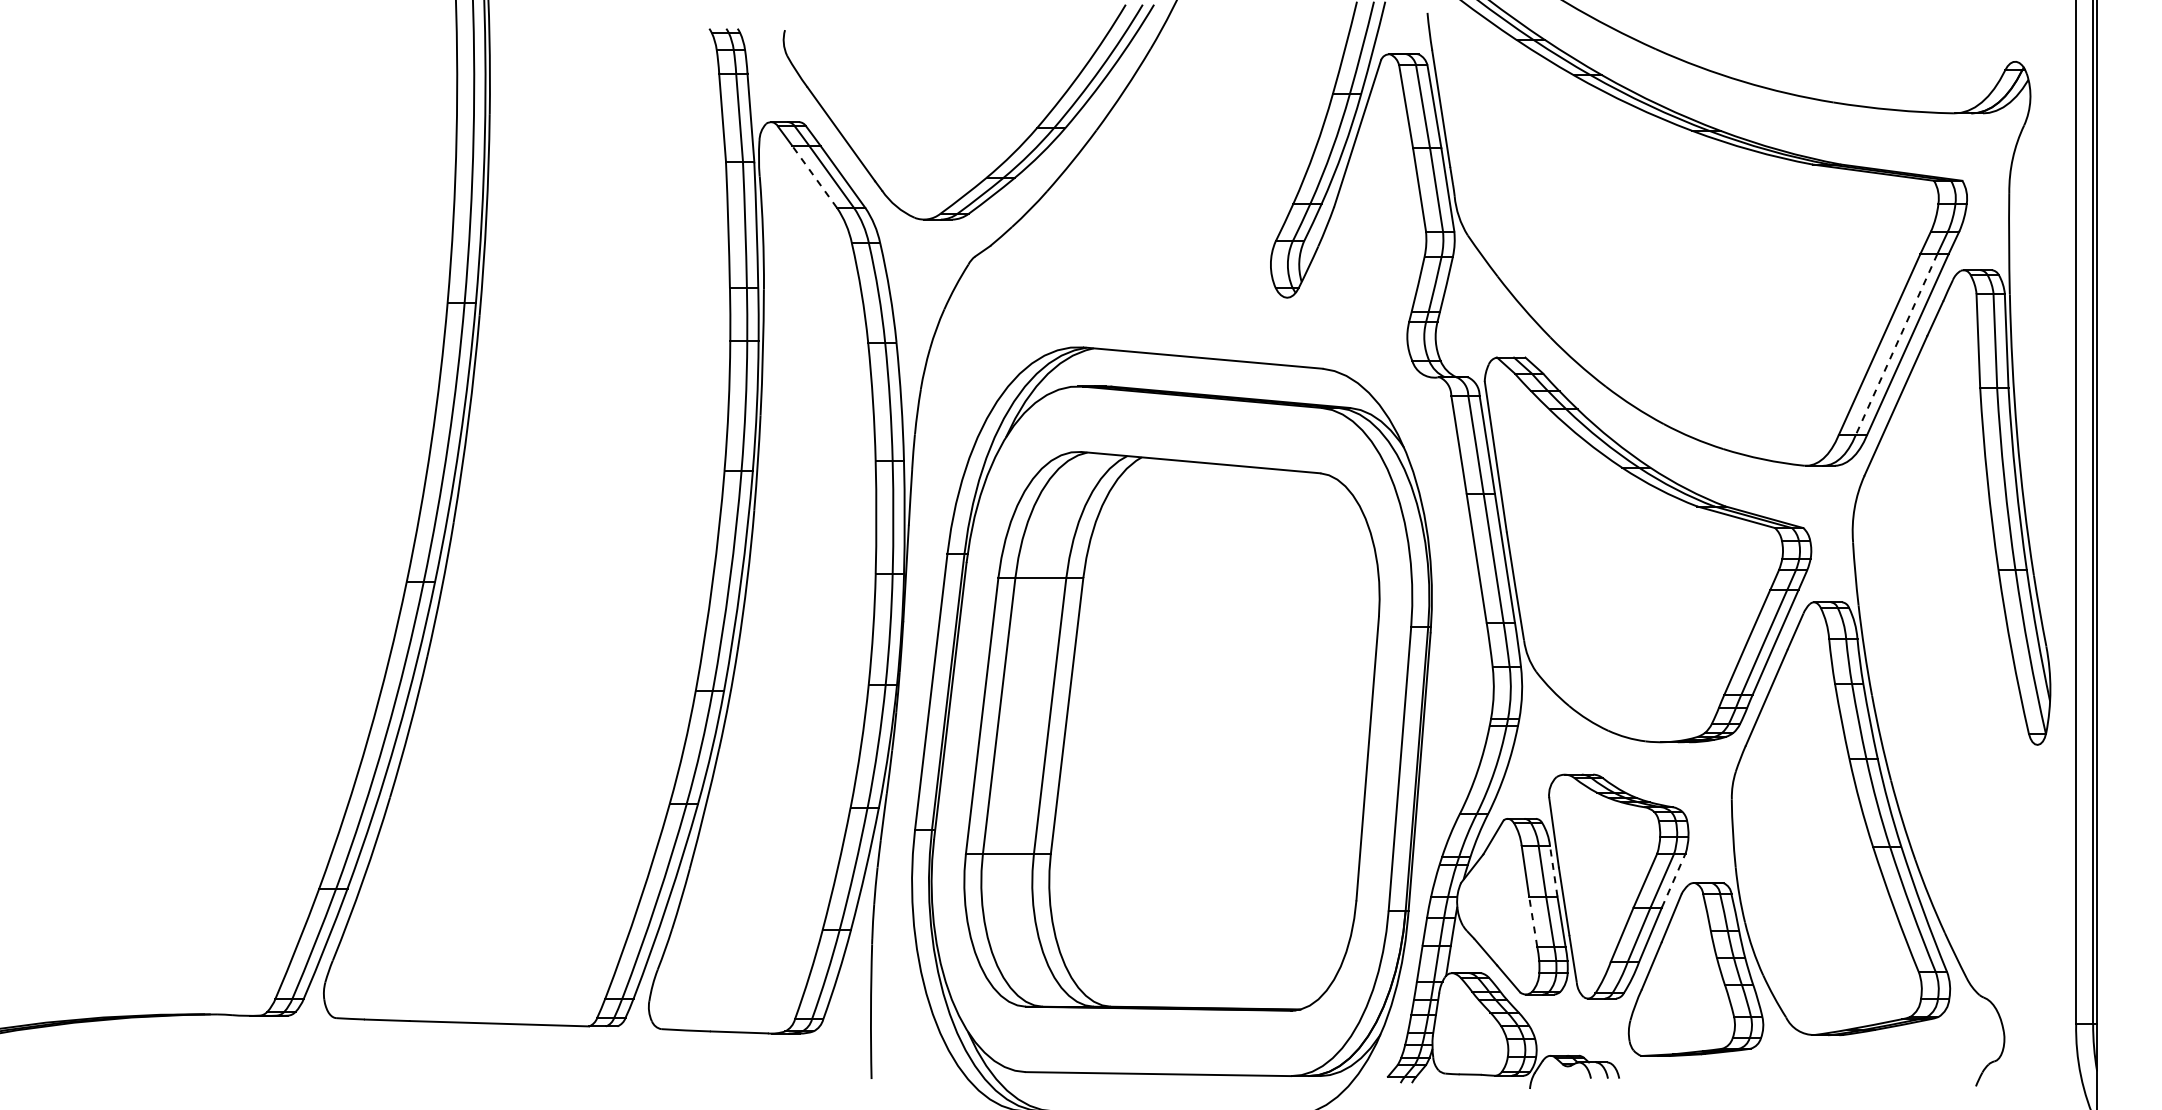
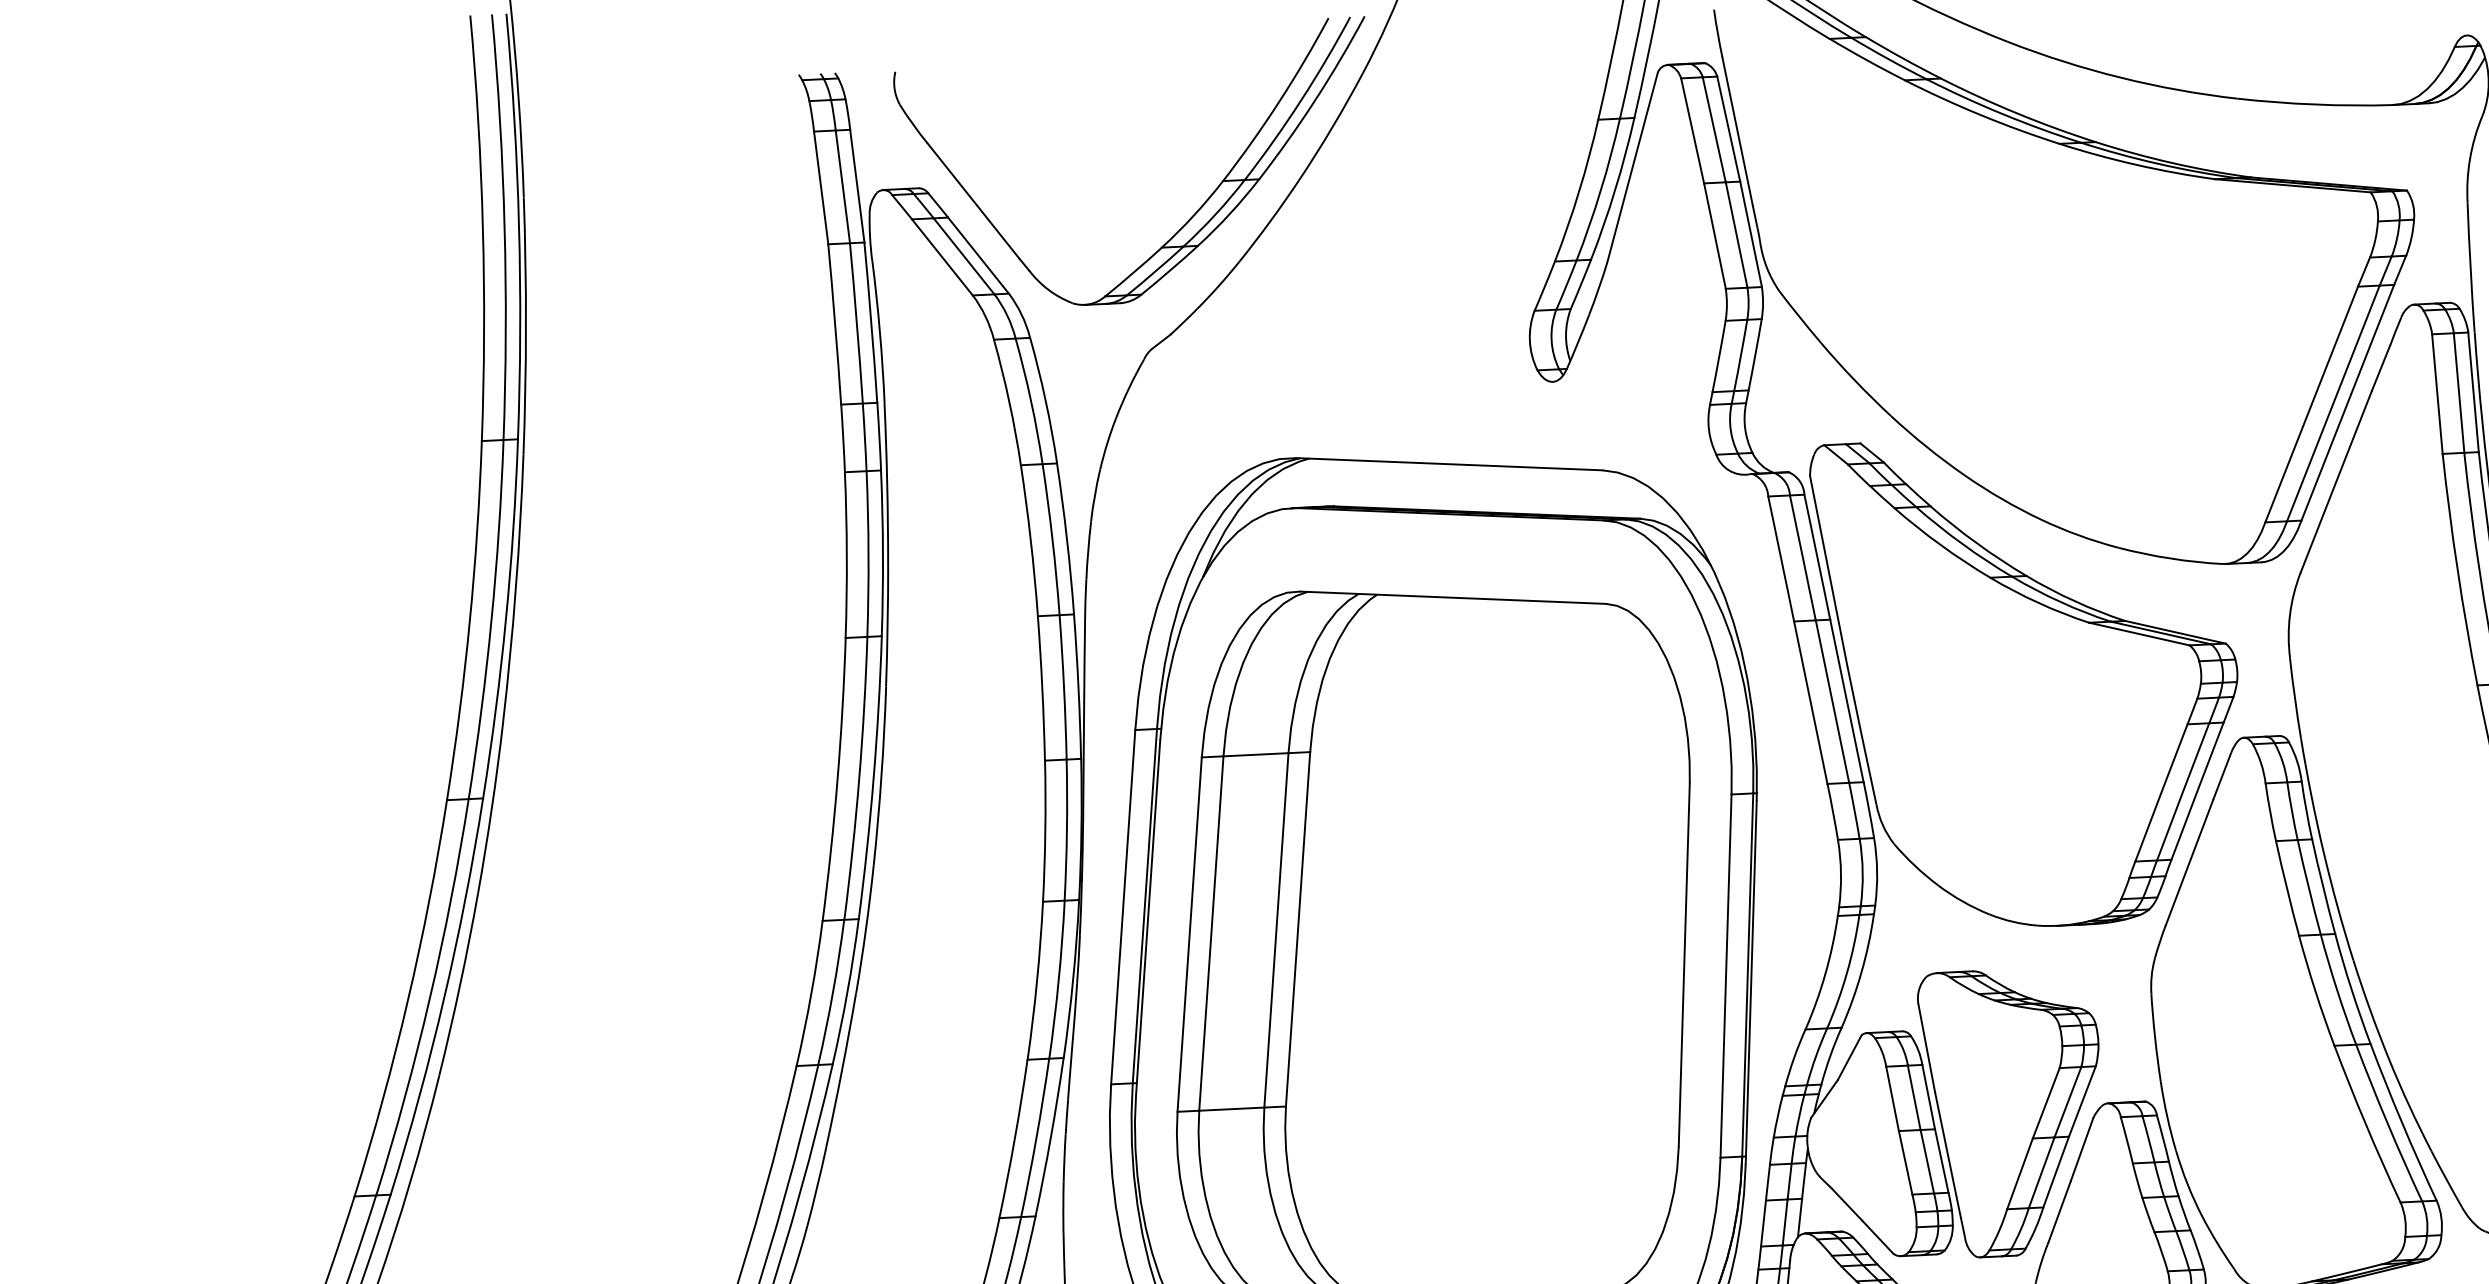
line: (814, 176) -> (942, 256), dashed -> solid
line: (1896, 344) -> (2333, 403), dashed -> solid
line: (1553, 871) -> (1928, 1097), dashed -> solid
line: (1673, 880) -> (2082, 1101), dashed -> solid
line: (1533, 921) -> (1905, 1162), dashed -> solid

